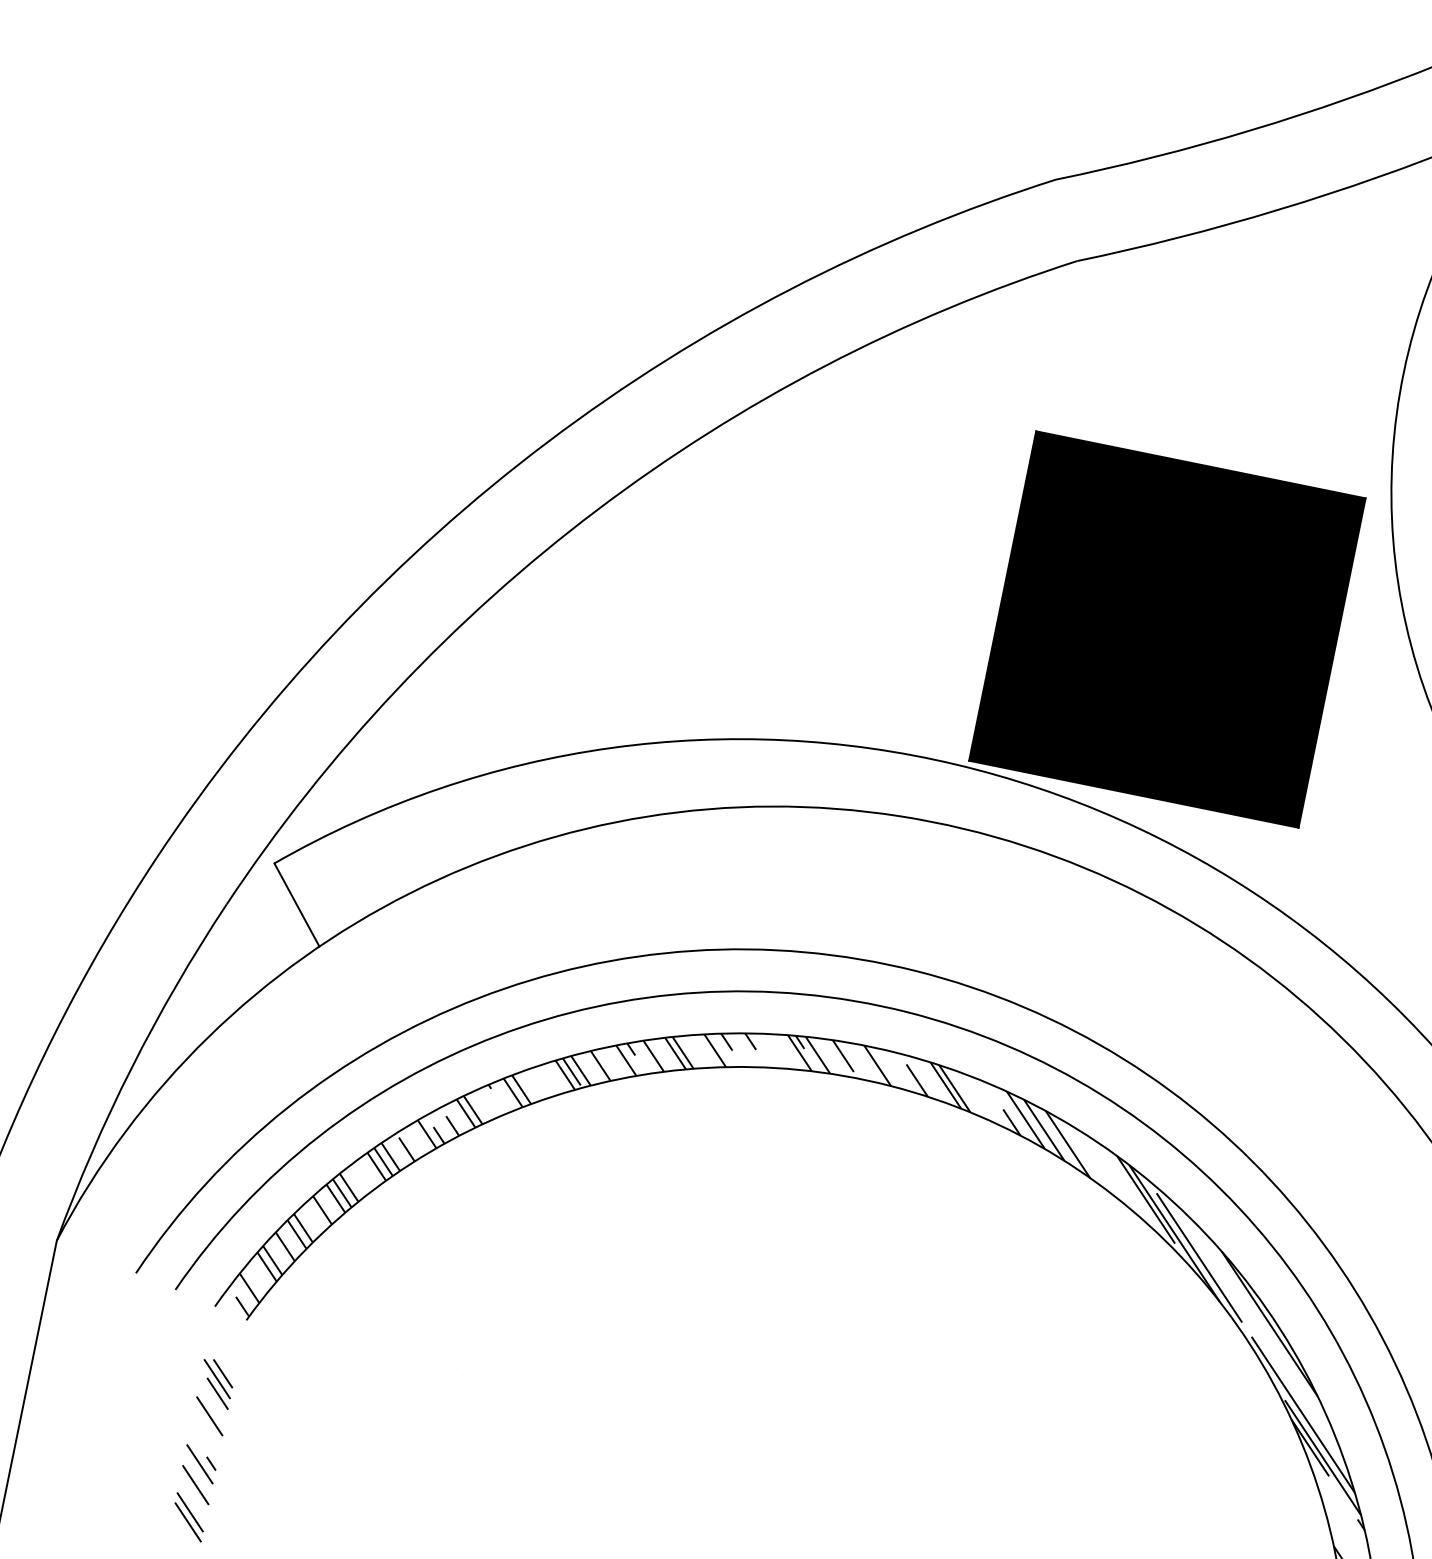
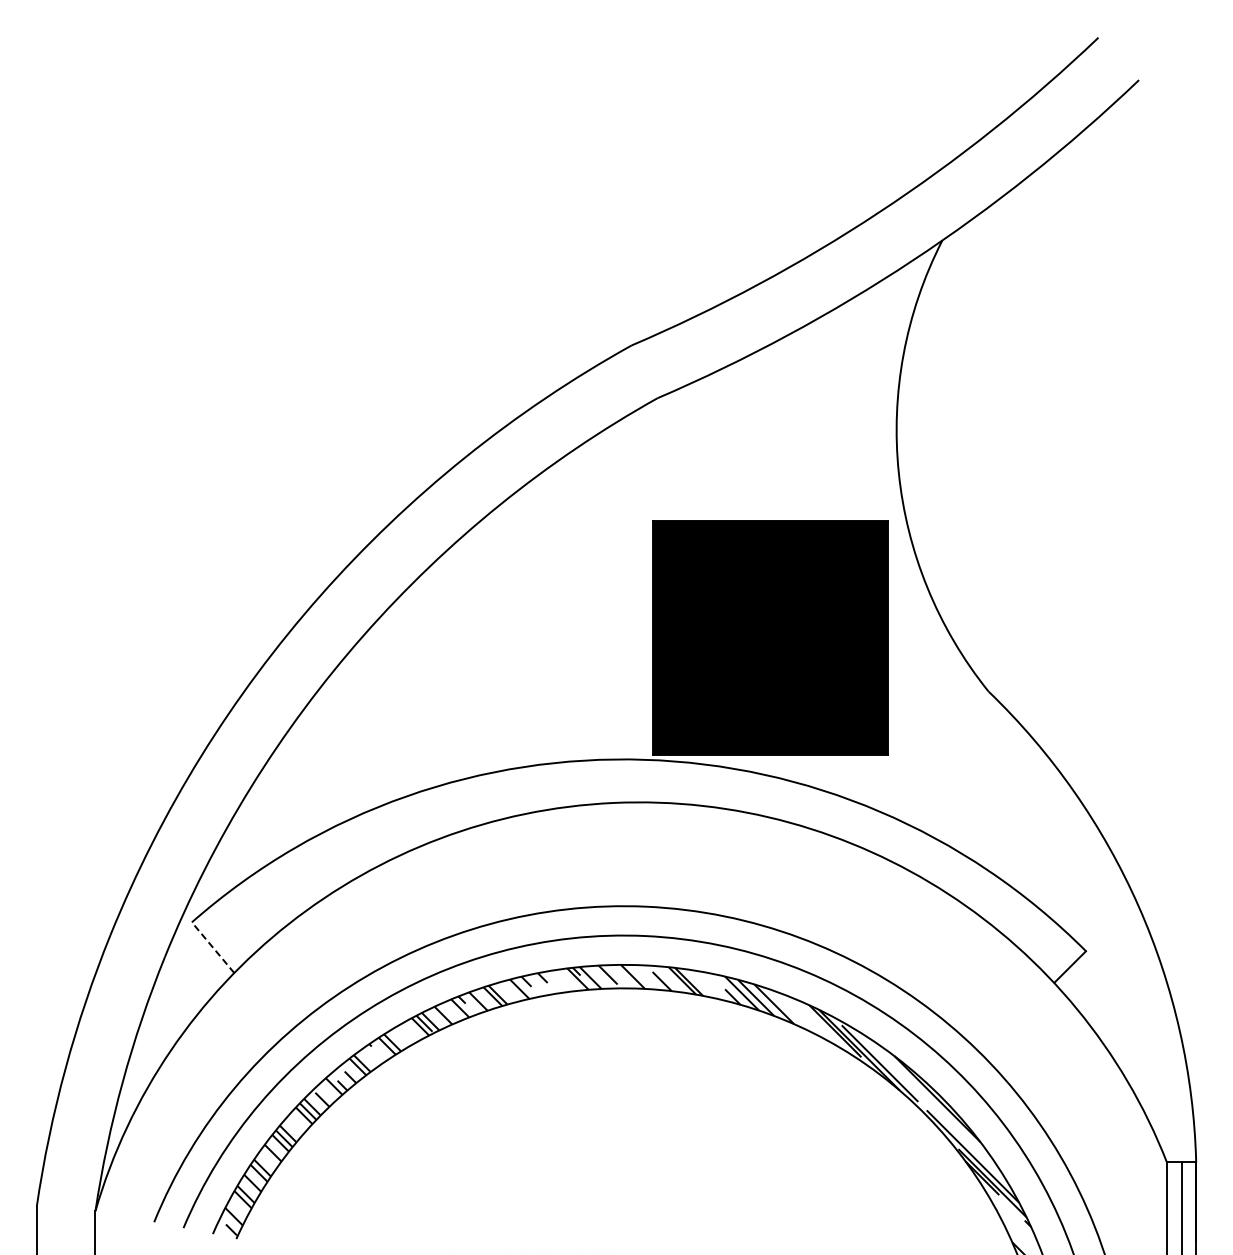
line: (296, 904) -> (212, 947), solid -> dashed

